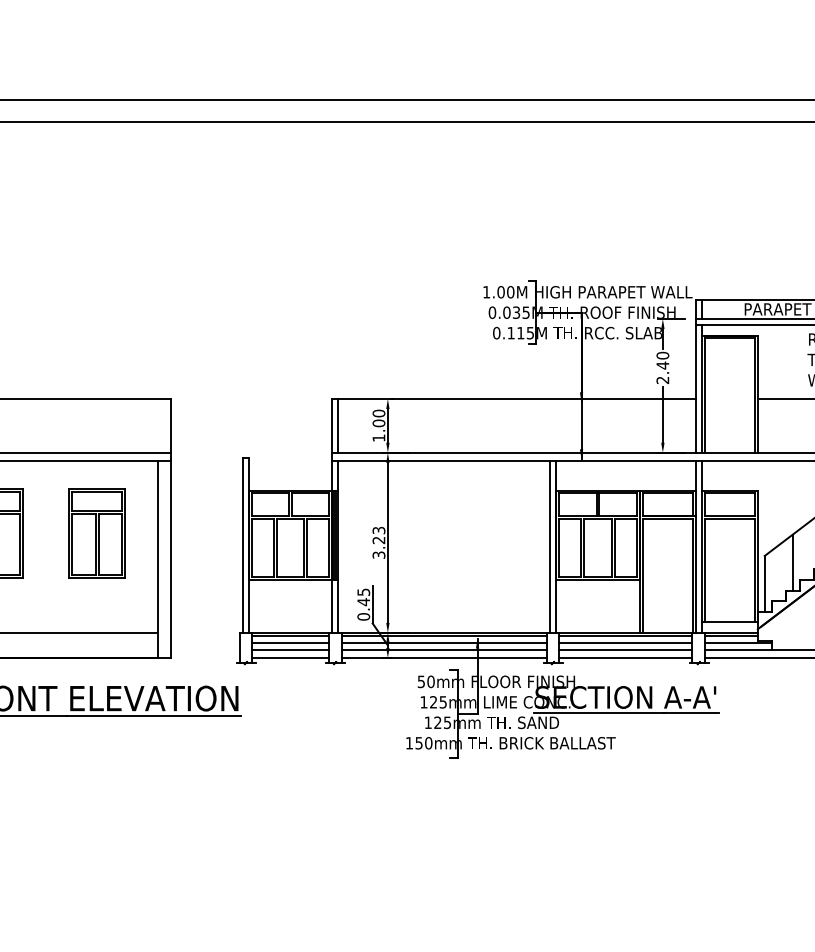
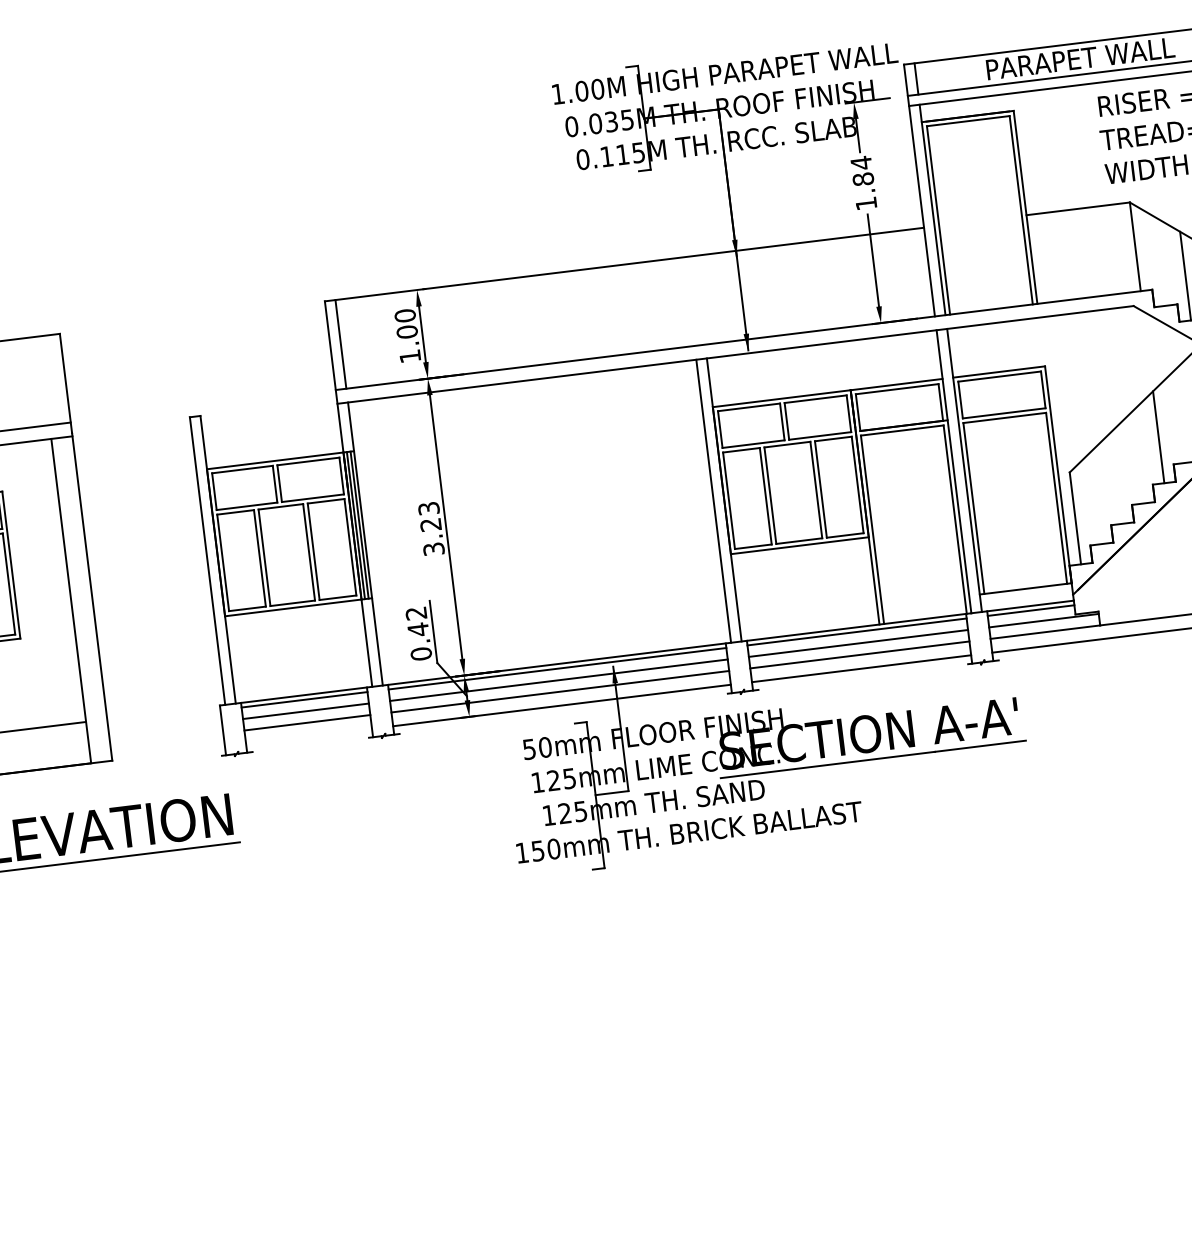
text: (662, 367) -> (863, 182), 2.40 -> 1.84
line: (792, 562) -> (1116, 477), removed
text: (363, 591) -> (415, 612), 0.45 -> 0.42
line: (290, 658) -> (309, 737), removed

